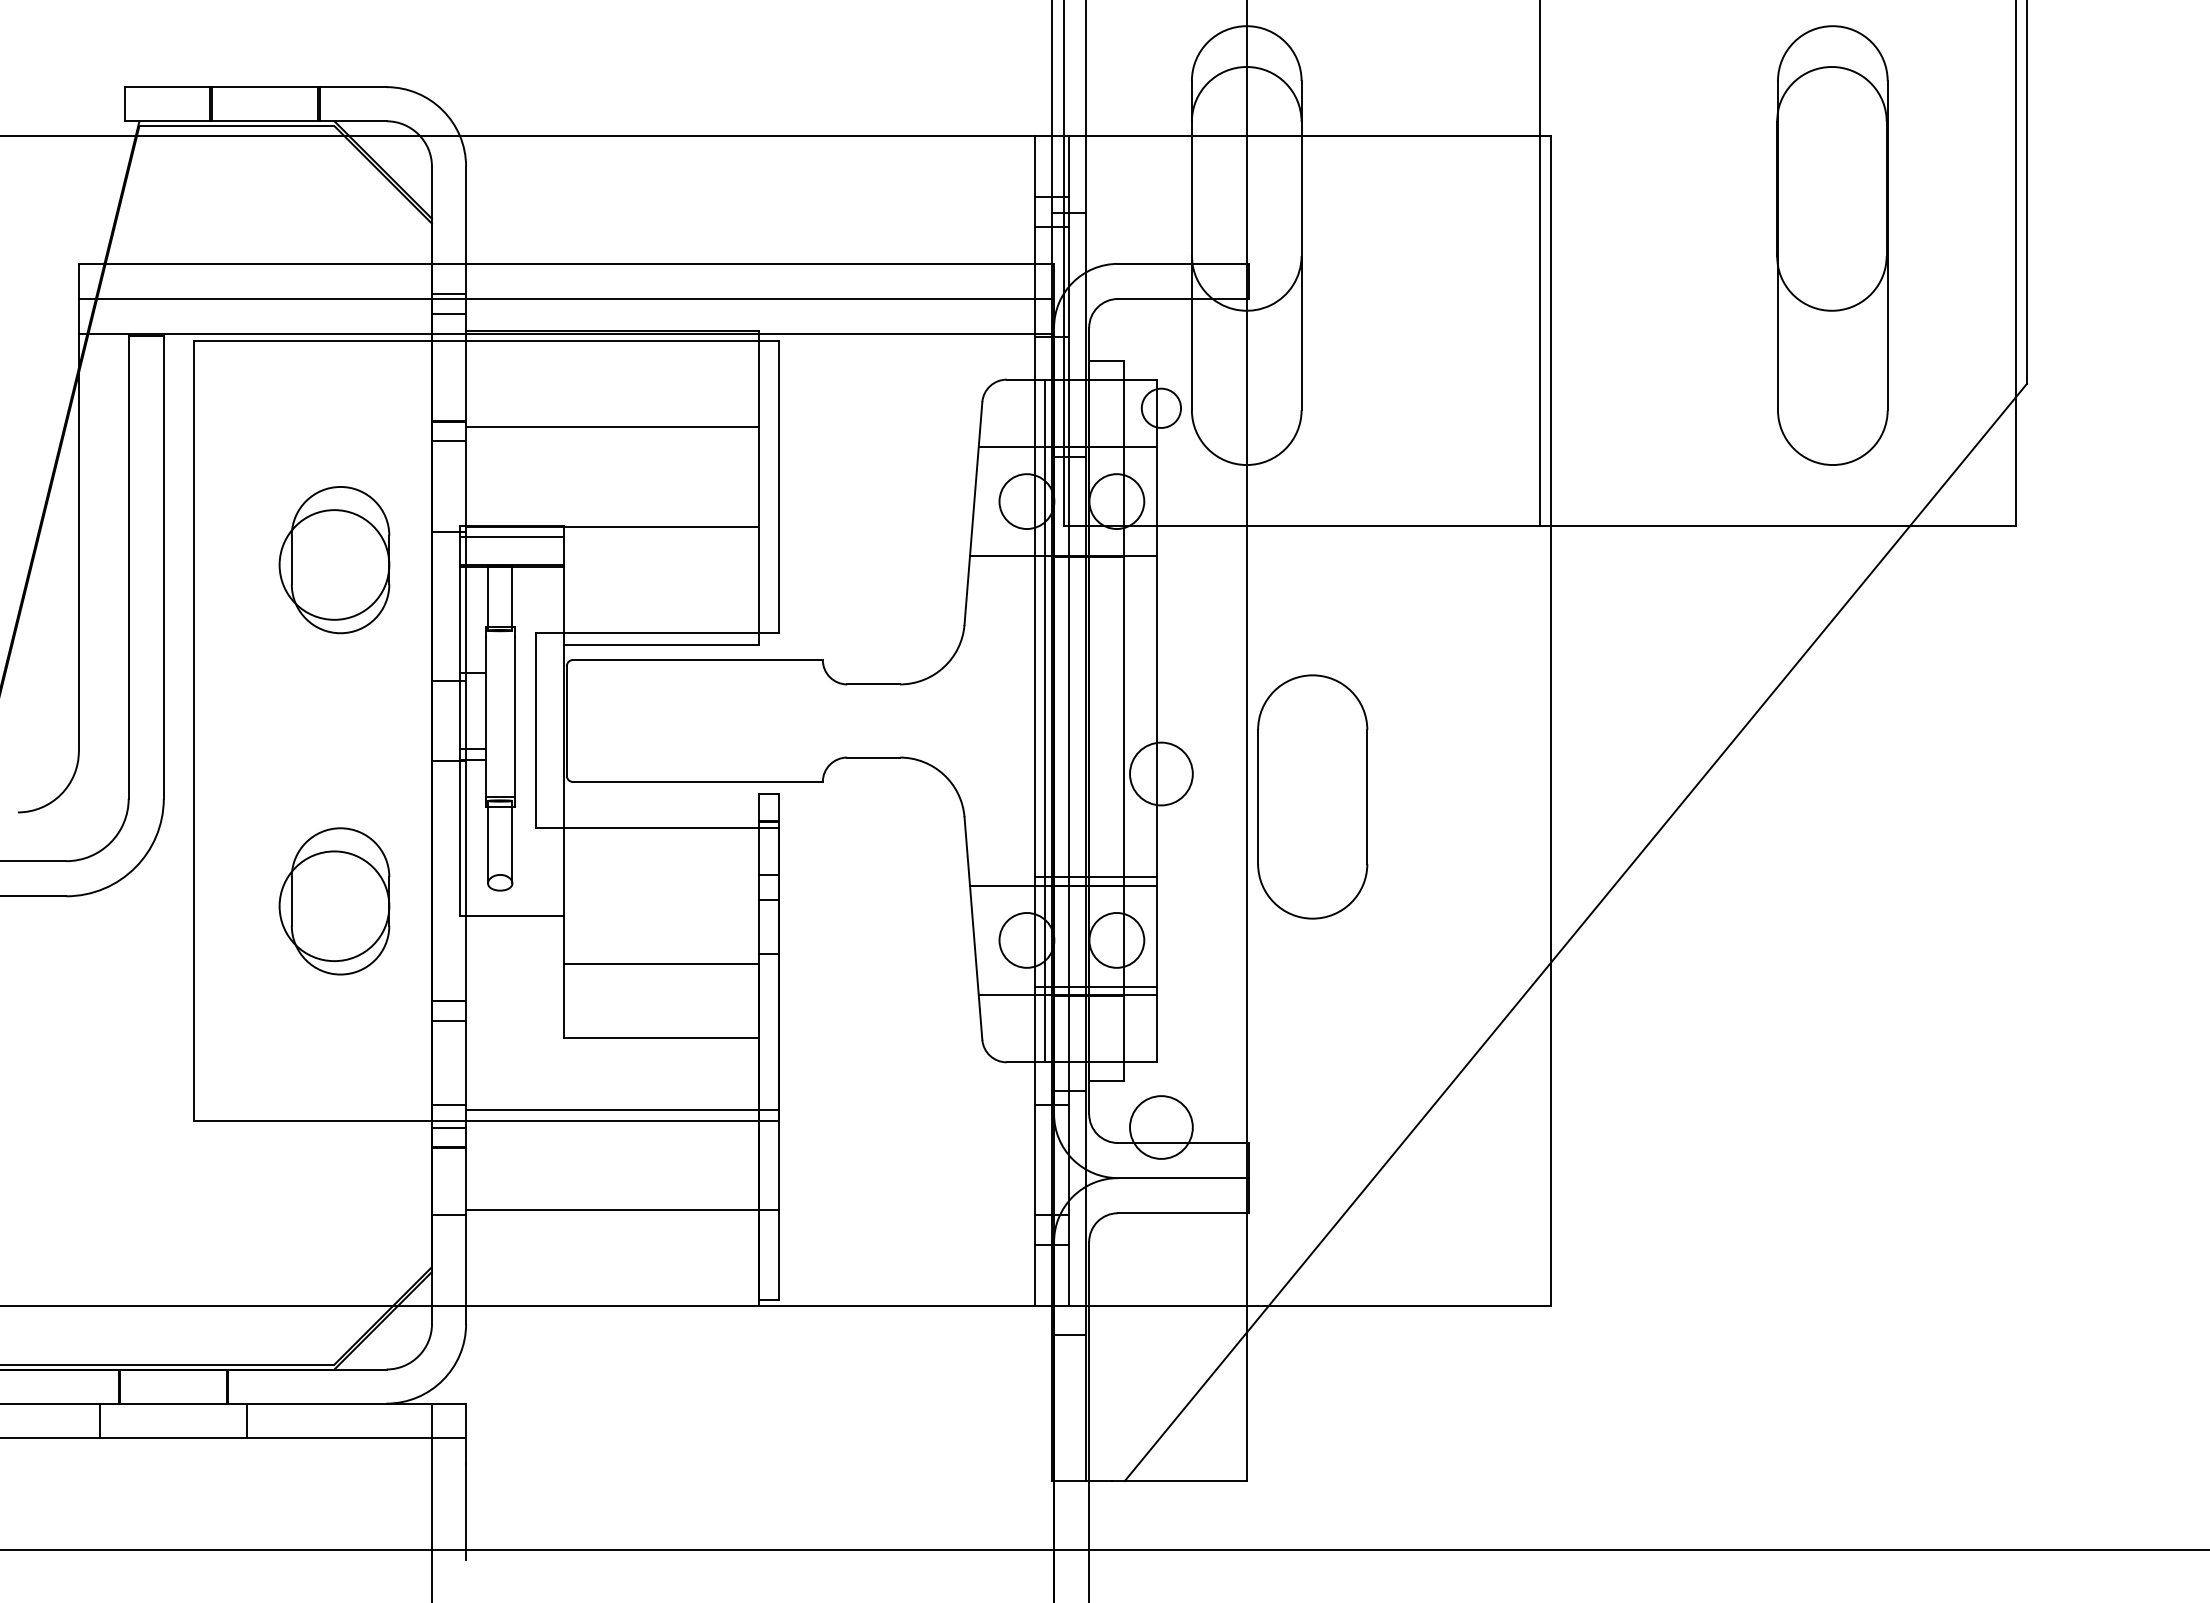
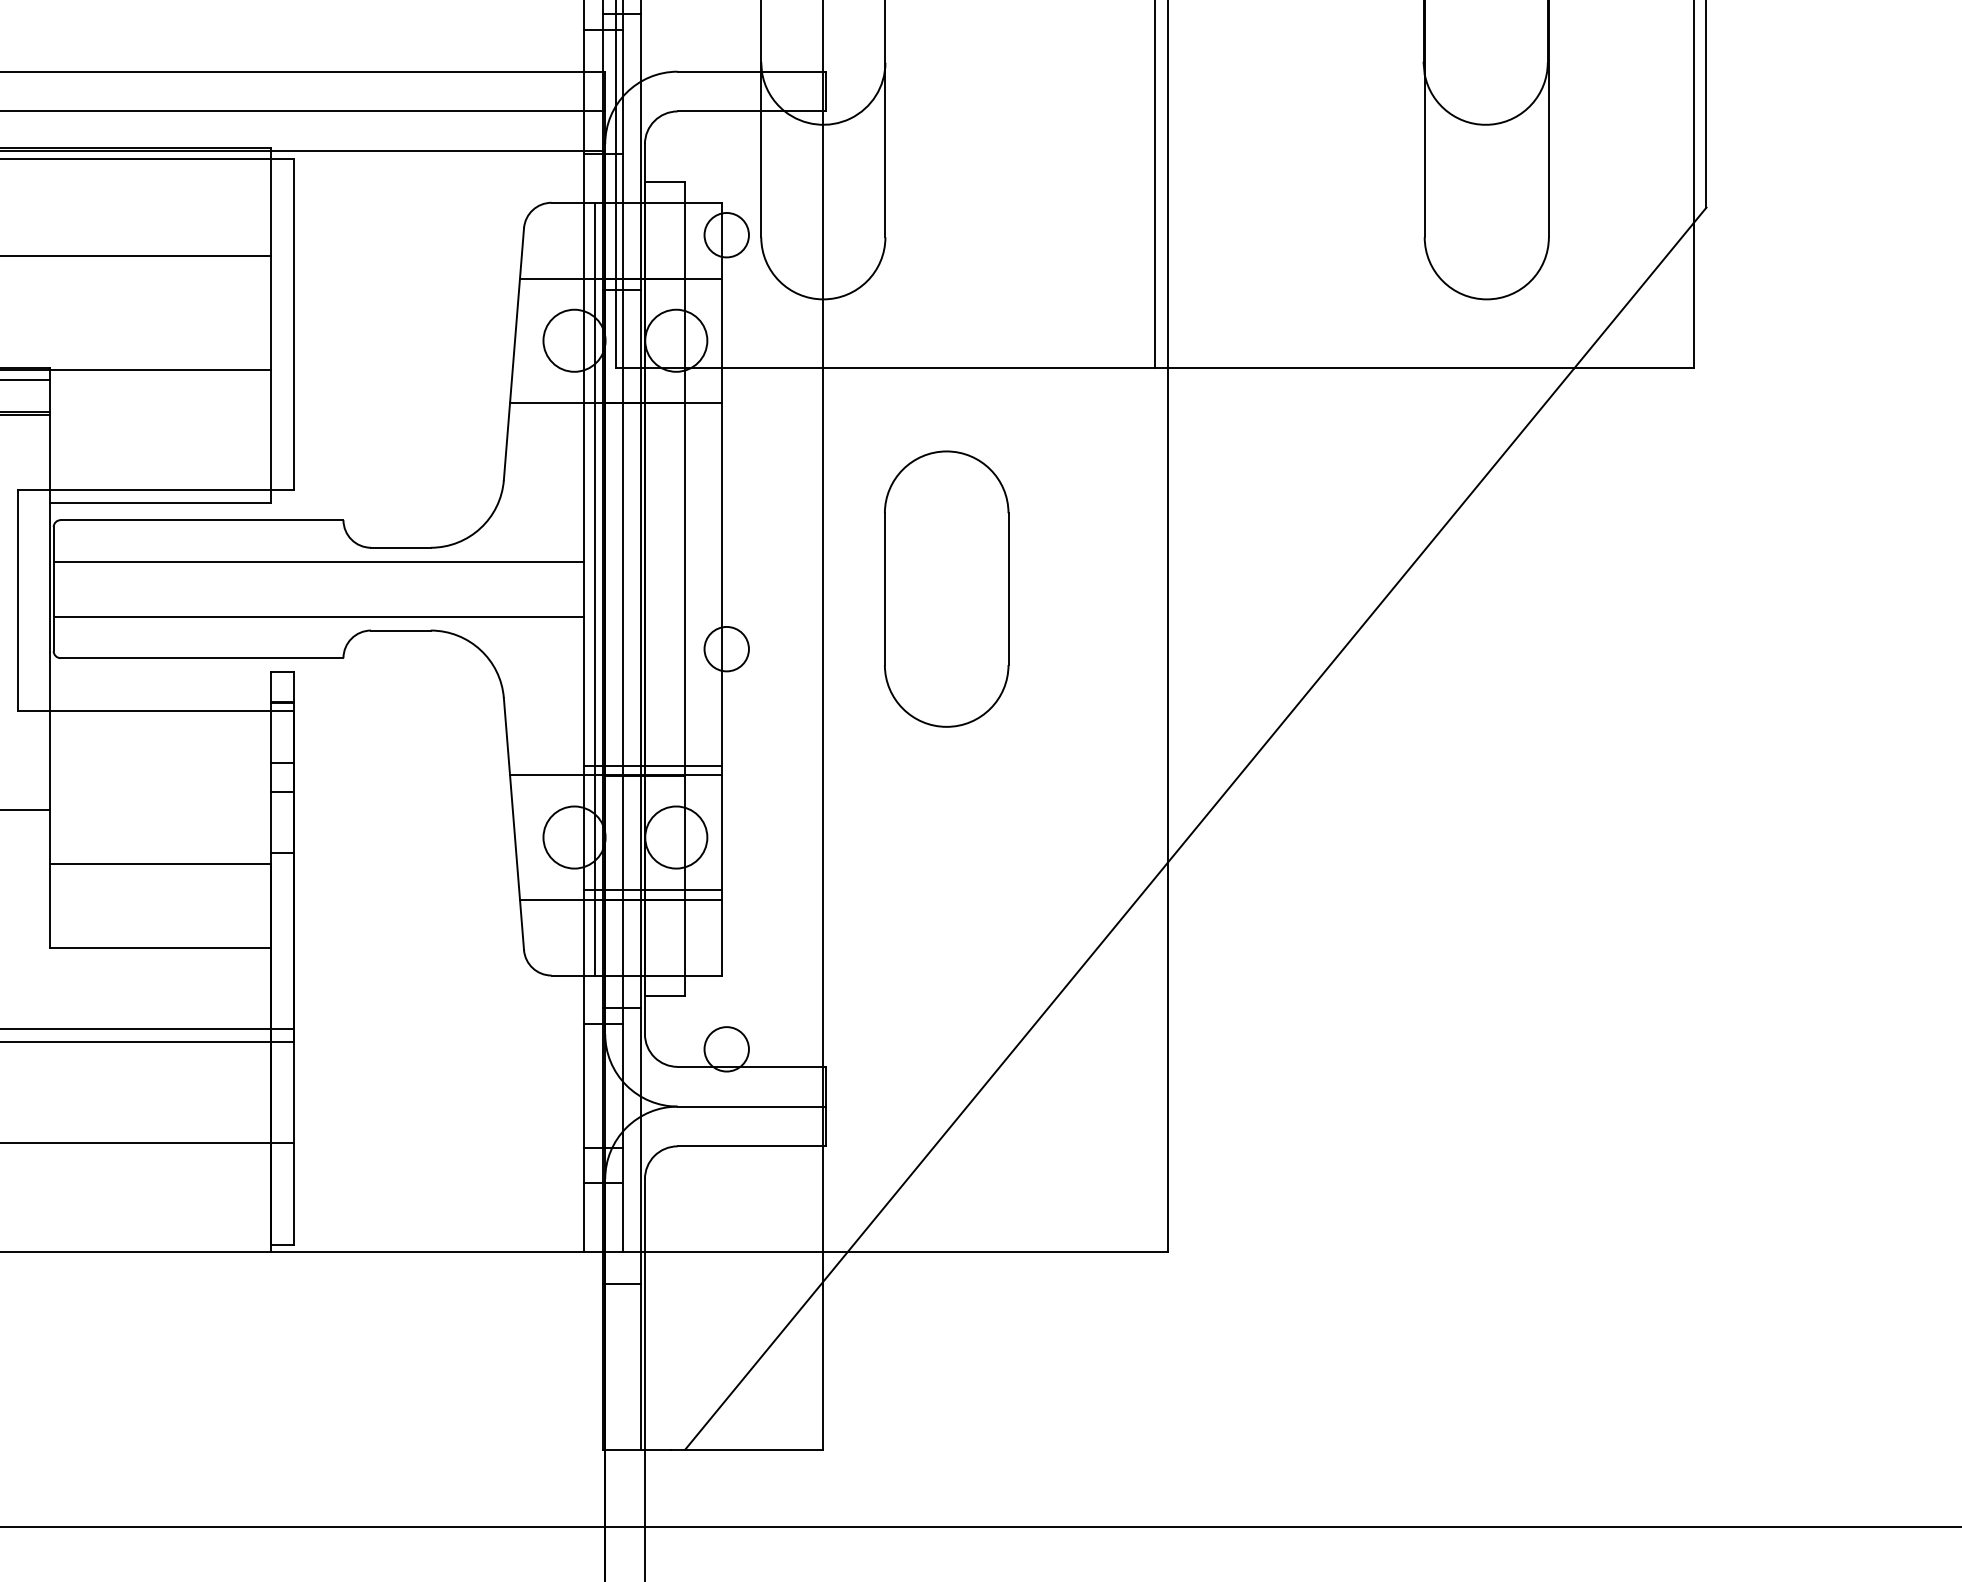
line: (800, 696) -> (318, 561), added
line: (800, 745) -> (318, 616), added
circle: (1161, 773) -> (726, 648), size x0.62
part: (1312, 796) -> (946, 588), moved
circle: (1161, 1127) -> (726, 1049), size x0.62

